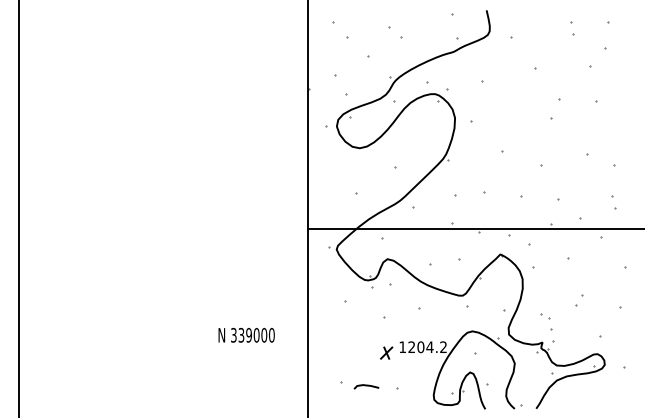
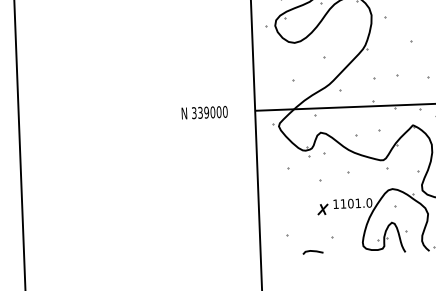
text: (246, 334) -> (204, 112), moved
text: (427, 347) -> (356, 203), 1204.2 -> 1101.0
line: (366, 386) -> (313, 251), moved

